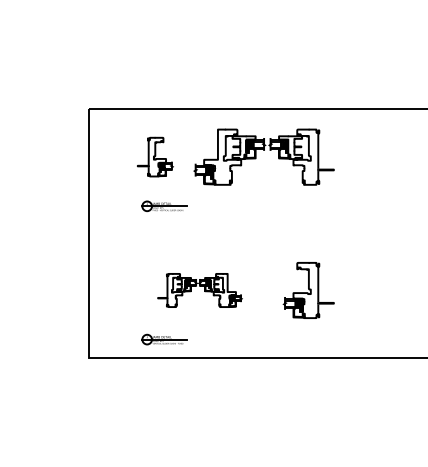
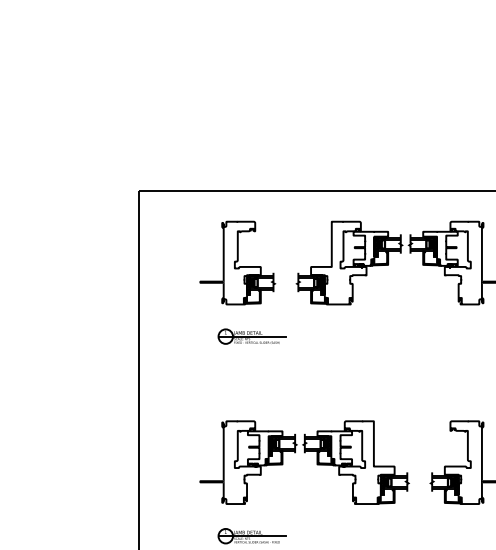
part: (155, 156) -> (238, 262), size x1.43
part: (199, 290) -> (304, 462), size x1.67

